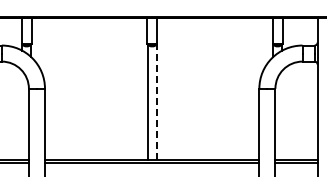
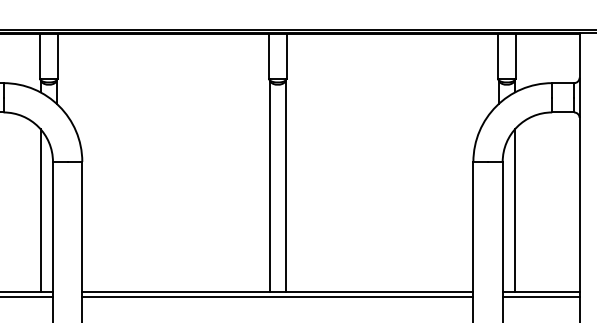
line: (156, 101) -> (285, 185), dashed -> solid
line: (22, 115) -> (41, 210), added
line: (282, 115) -> (515, 210), added

